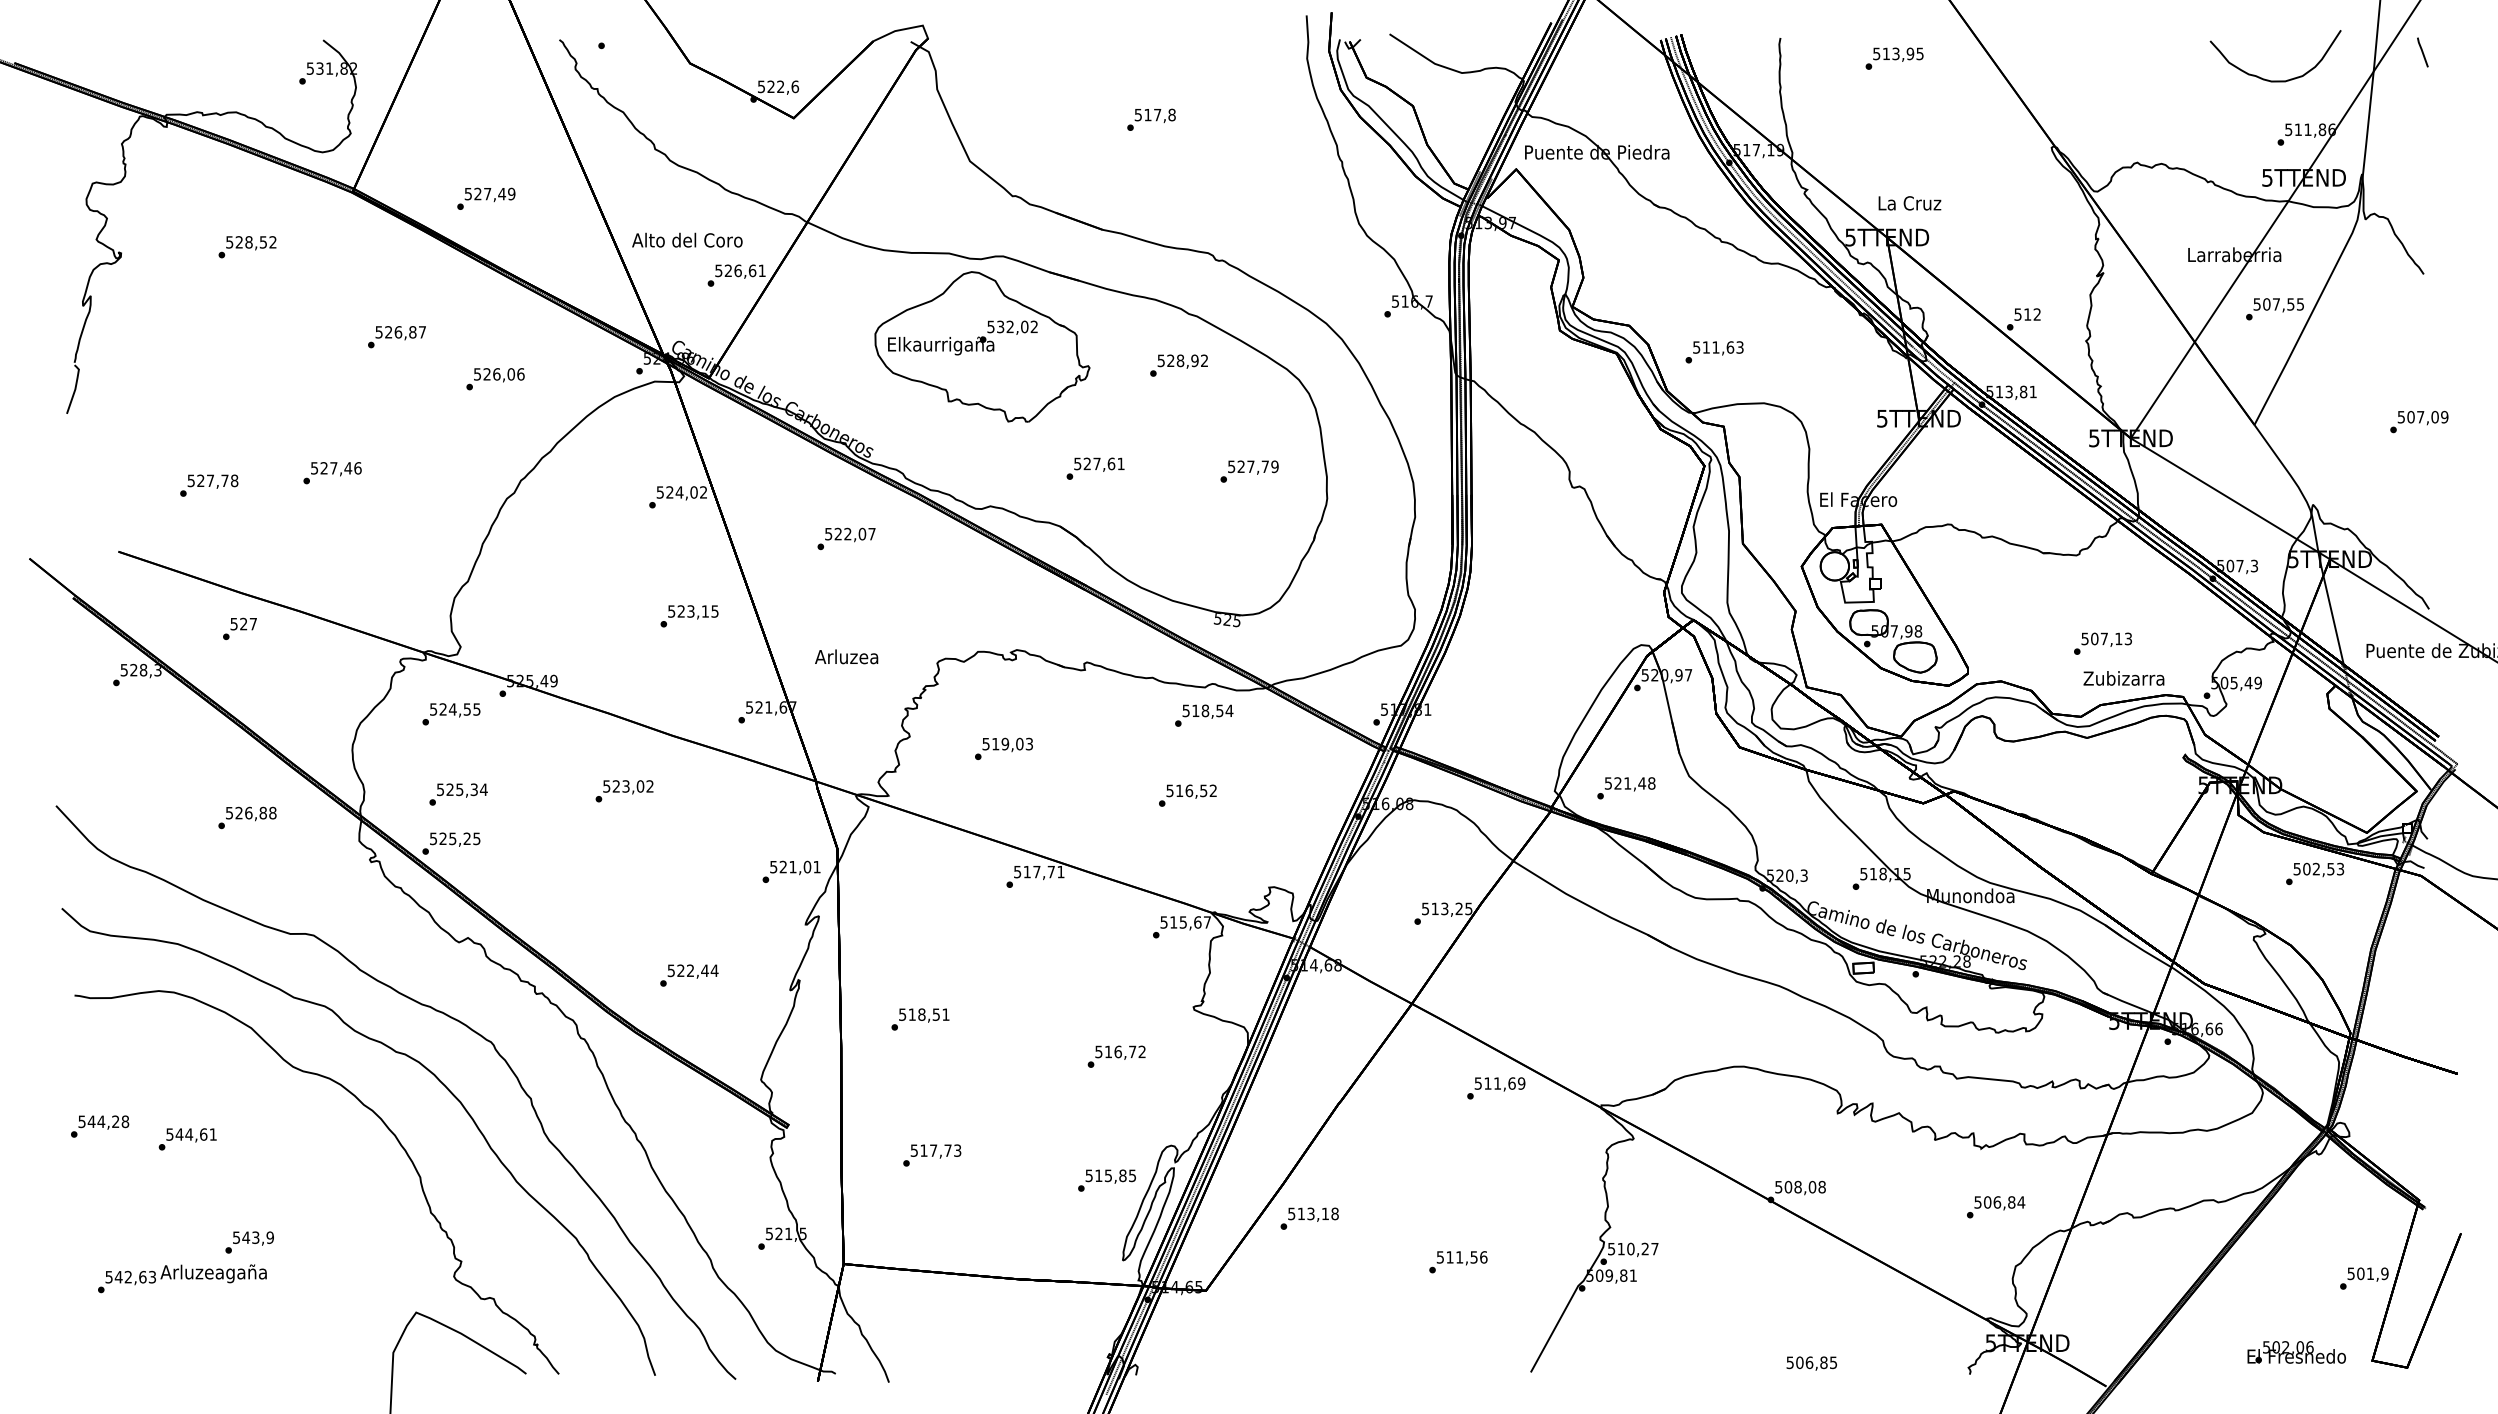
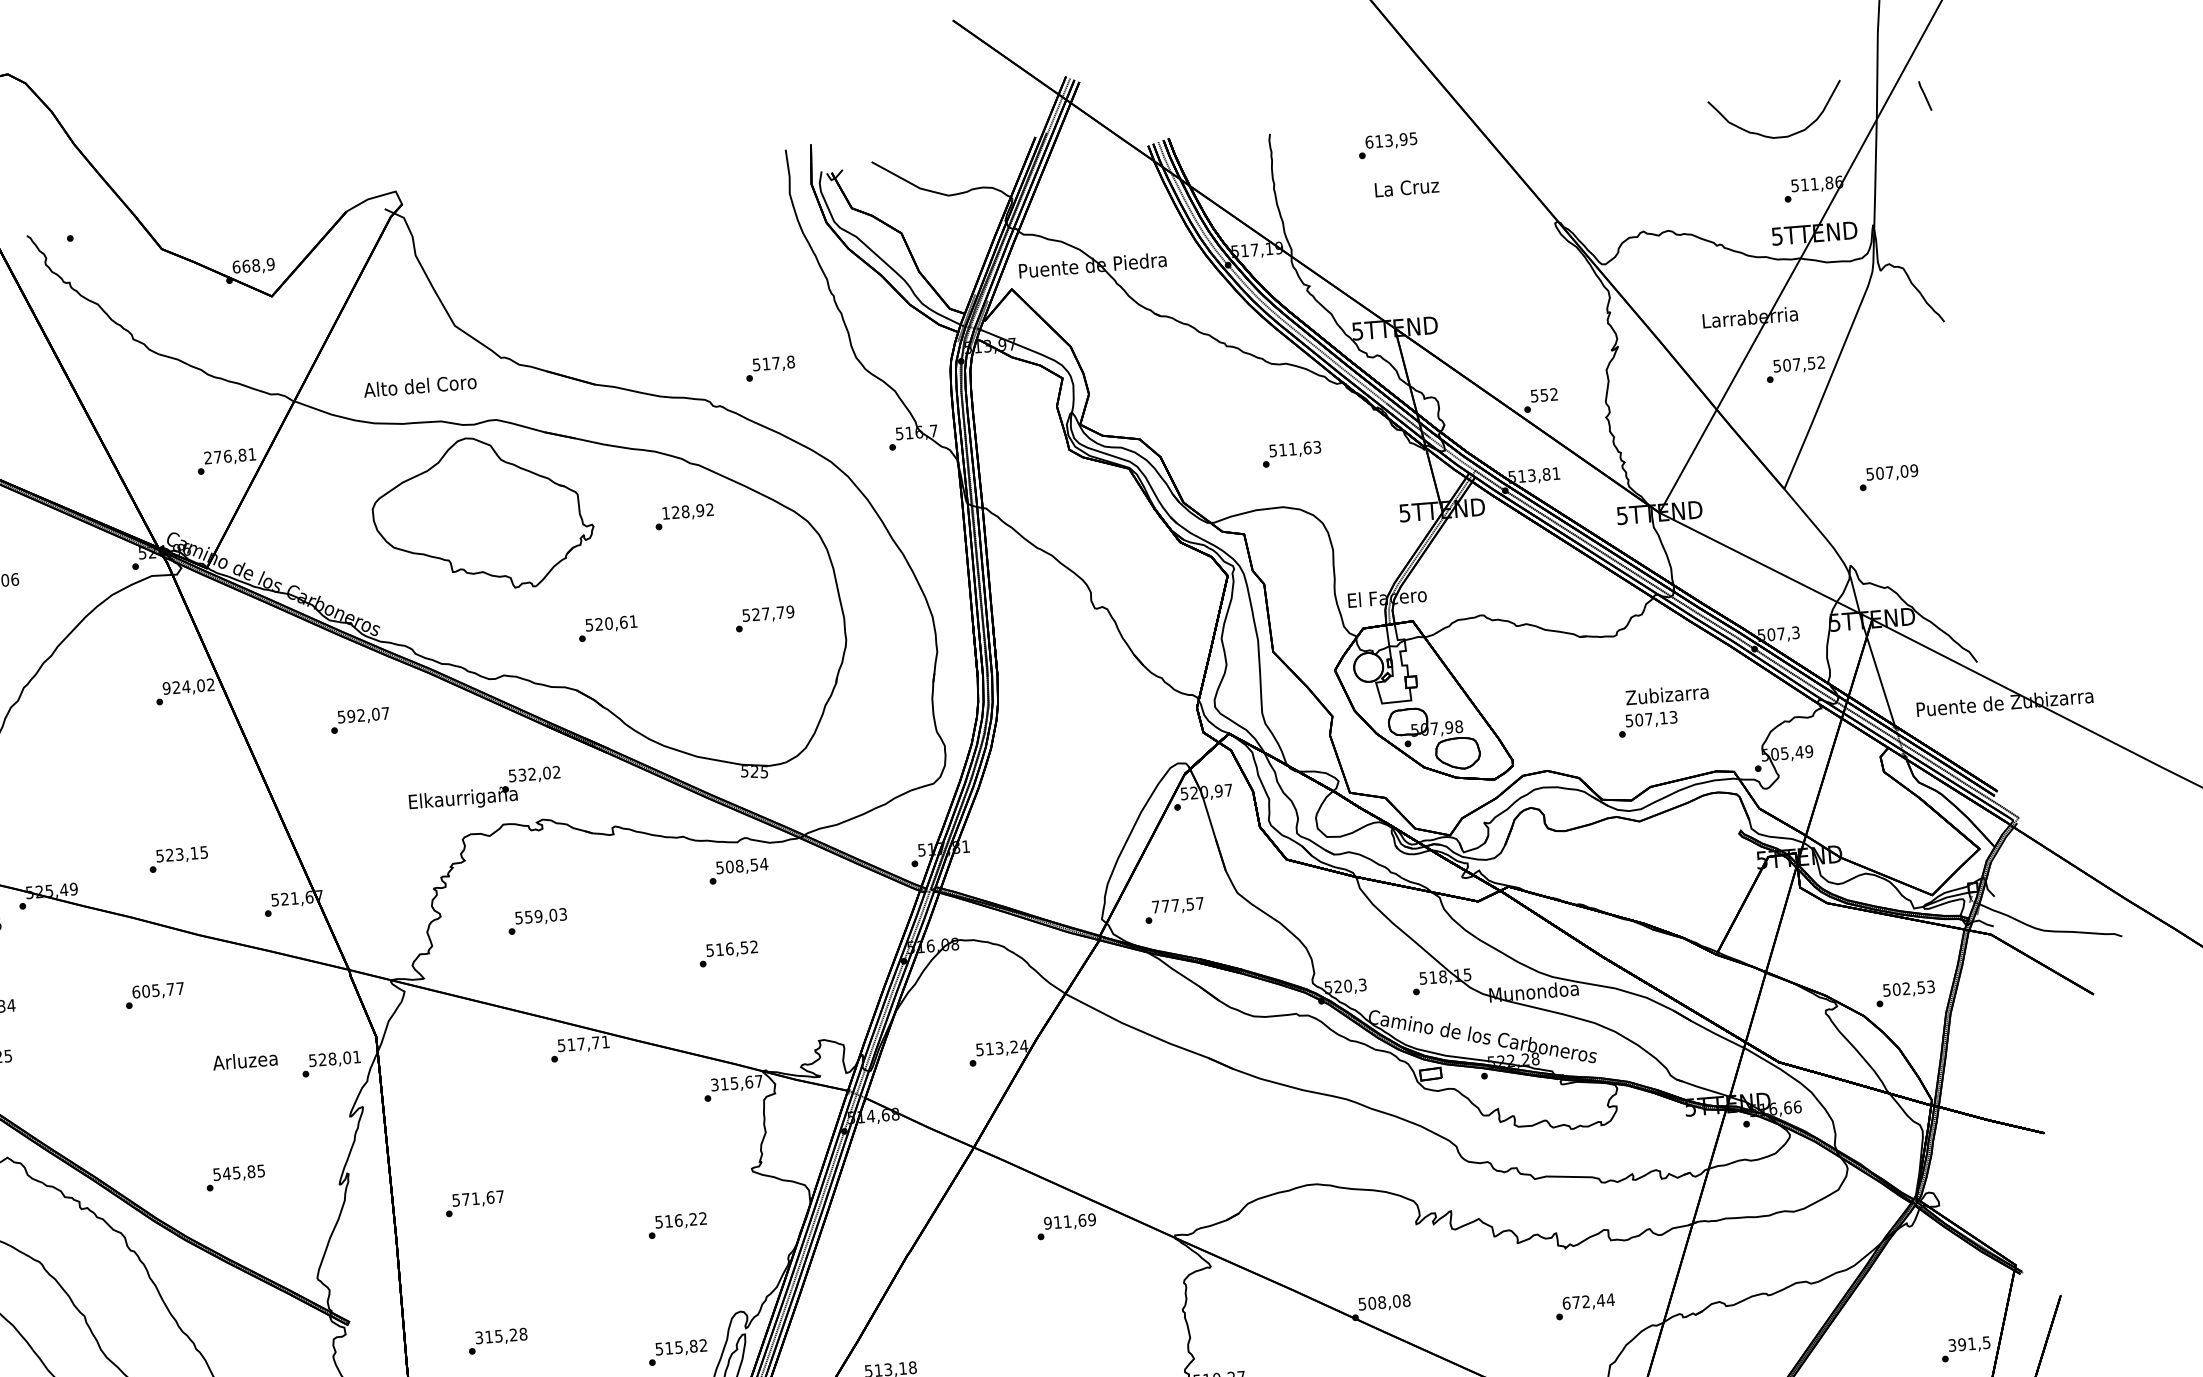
text: (1876, 53) -> (1369, 141), 513,95 -> 613,95
text: (778, 86) -> (253, 265), 522,6 -> 668,9
text: (1151, 119) -> (770, 368), moved
text: (1909, 203) -> (1406, 187), moved
text: (687, 239) -> (420, 385), moved
text: (735, 270) -> (225, 456), 526,61 -> 276,81
text: (2300, 304) -> (1821, 362), 507,55 -> 507,52
text: (2027, 314) -> (1544, 395), 512 -> 552
text: (962, 337) -> (484, 788), moved
text: (1714, 352) -> (1291, 454), moved
text: (1160, 360) -> (665, 513), 528,92 -> 128,92
text: (2419, 422) -> (1889, 478), moved
text: (1096, 463) -> (608, 623), 527,61 -> 520,61
text: (660, 492) -> (166, 688), 524,02 -> 924,02
text: (838, 534) -> (351, 716), 522,07 -> 592,07
text: (689, 616) -> (178, 859), moved
text: (846, 656) -> (244, 1060), moved
text: (2123, 678) -> (1666, 694), moved
text: (1195, 710) -> (729, 866), 518,54 -> 508,54
text: (995, 744) -> (528, 917), 519,03 -> 559,03
text: (1629, 783) -> (1177, 905), 521,48 -> 777,57
text: (628, 786) -> (158, 990), 523,02 -> 605,77
text: (792, 866) -> (331, 1058), 521,01 -> 528,01
text: (2315, 873) -> (1905, 993), moved
text: (1468, 908) -> (1023, 1045), 513,25 -> 513,24
text: (1163, 921) -> (714, 1084), 515,67 -> 315,67
text: (697, 970) -> (243, 1172), 522,44 -> 545,85
text: (928, 1014) -> (482, 1197), 518,51 -> 571,67
text: (1132, 1051) -> (693, 1218), 516,72 -> 516,22
text: (1478, 1083) -> (1048, 1223), 511,69 -> 911,69
text: (936, 1150) -> (501, 1335), 517,73 -> 315,28
text: (1132, 1175) -> (703, 1345), 515,85 -> 515,82
text: (1994, 1202) -> (1583, 1302), 506,84 -> 672,44
text: (2368, 1273) -> (1969, 1343), 501,9 -> 391,5

